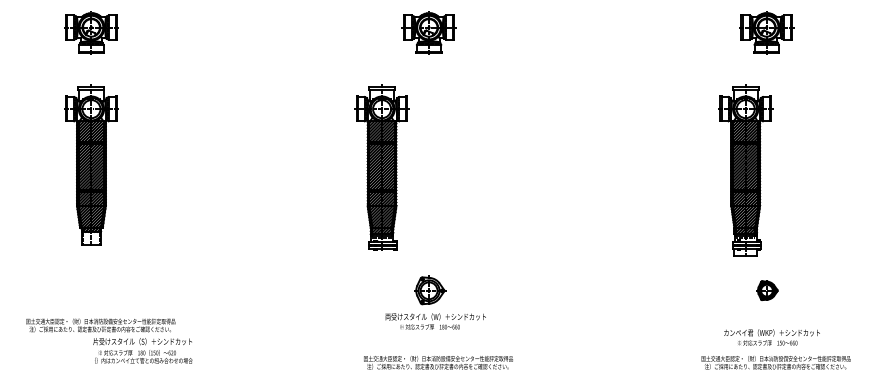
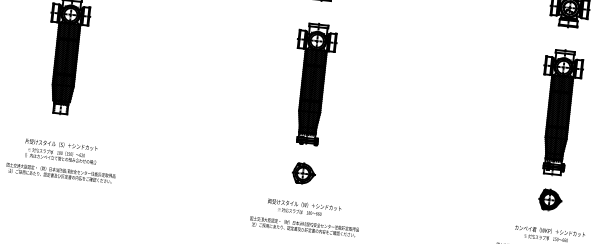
part: (381, 167) -> (312, 83), moved
part: (745, 170) -> (558, 112), moved
part: (767, 290) -> (550, 199), size x1.43
text: (435, 321) -> (304, 208), moved
text: (142, 350) -> (60, 151), moved

